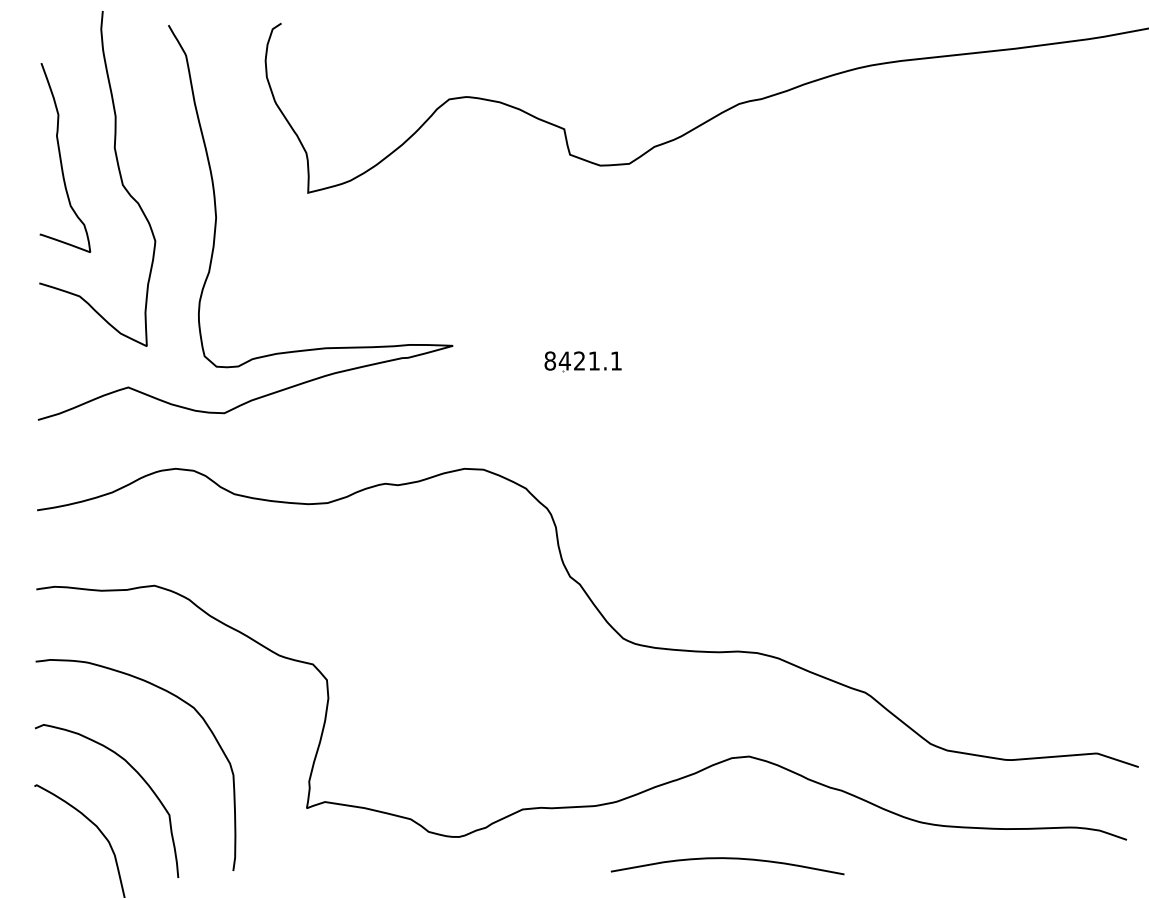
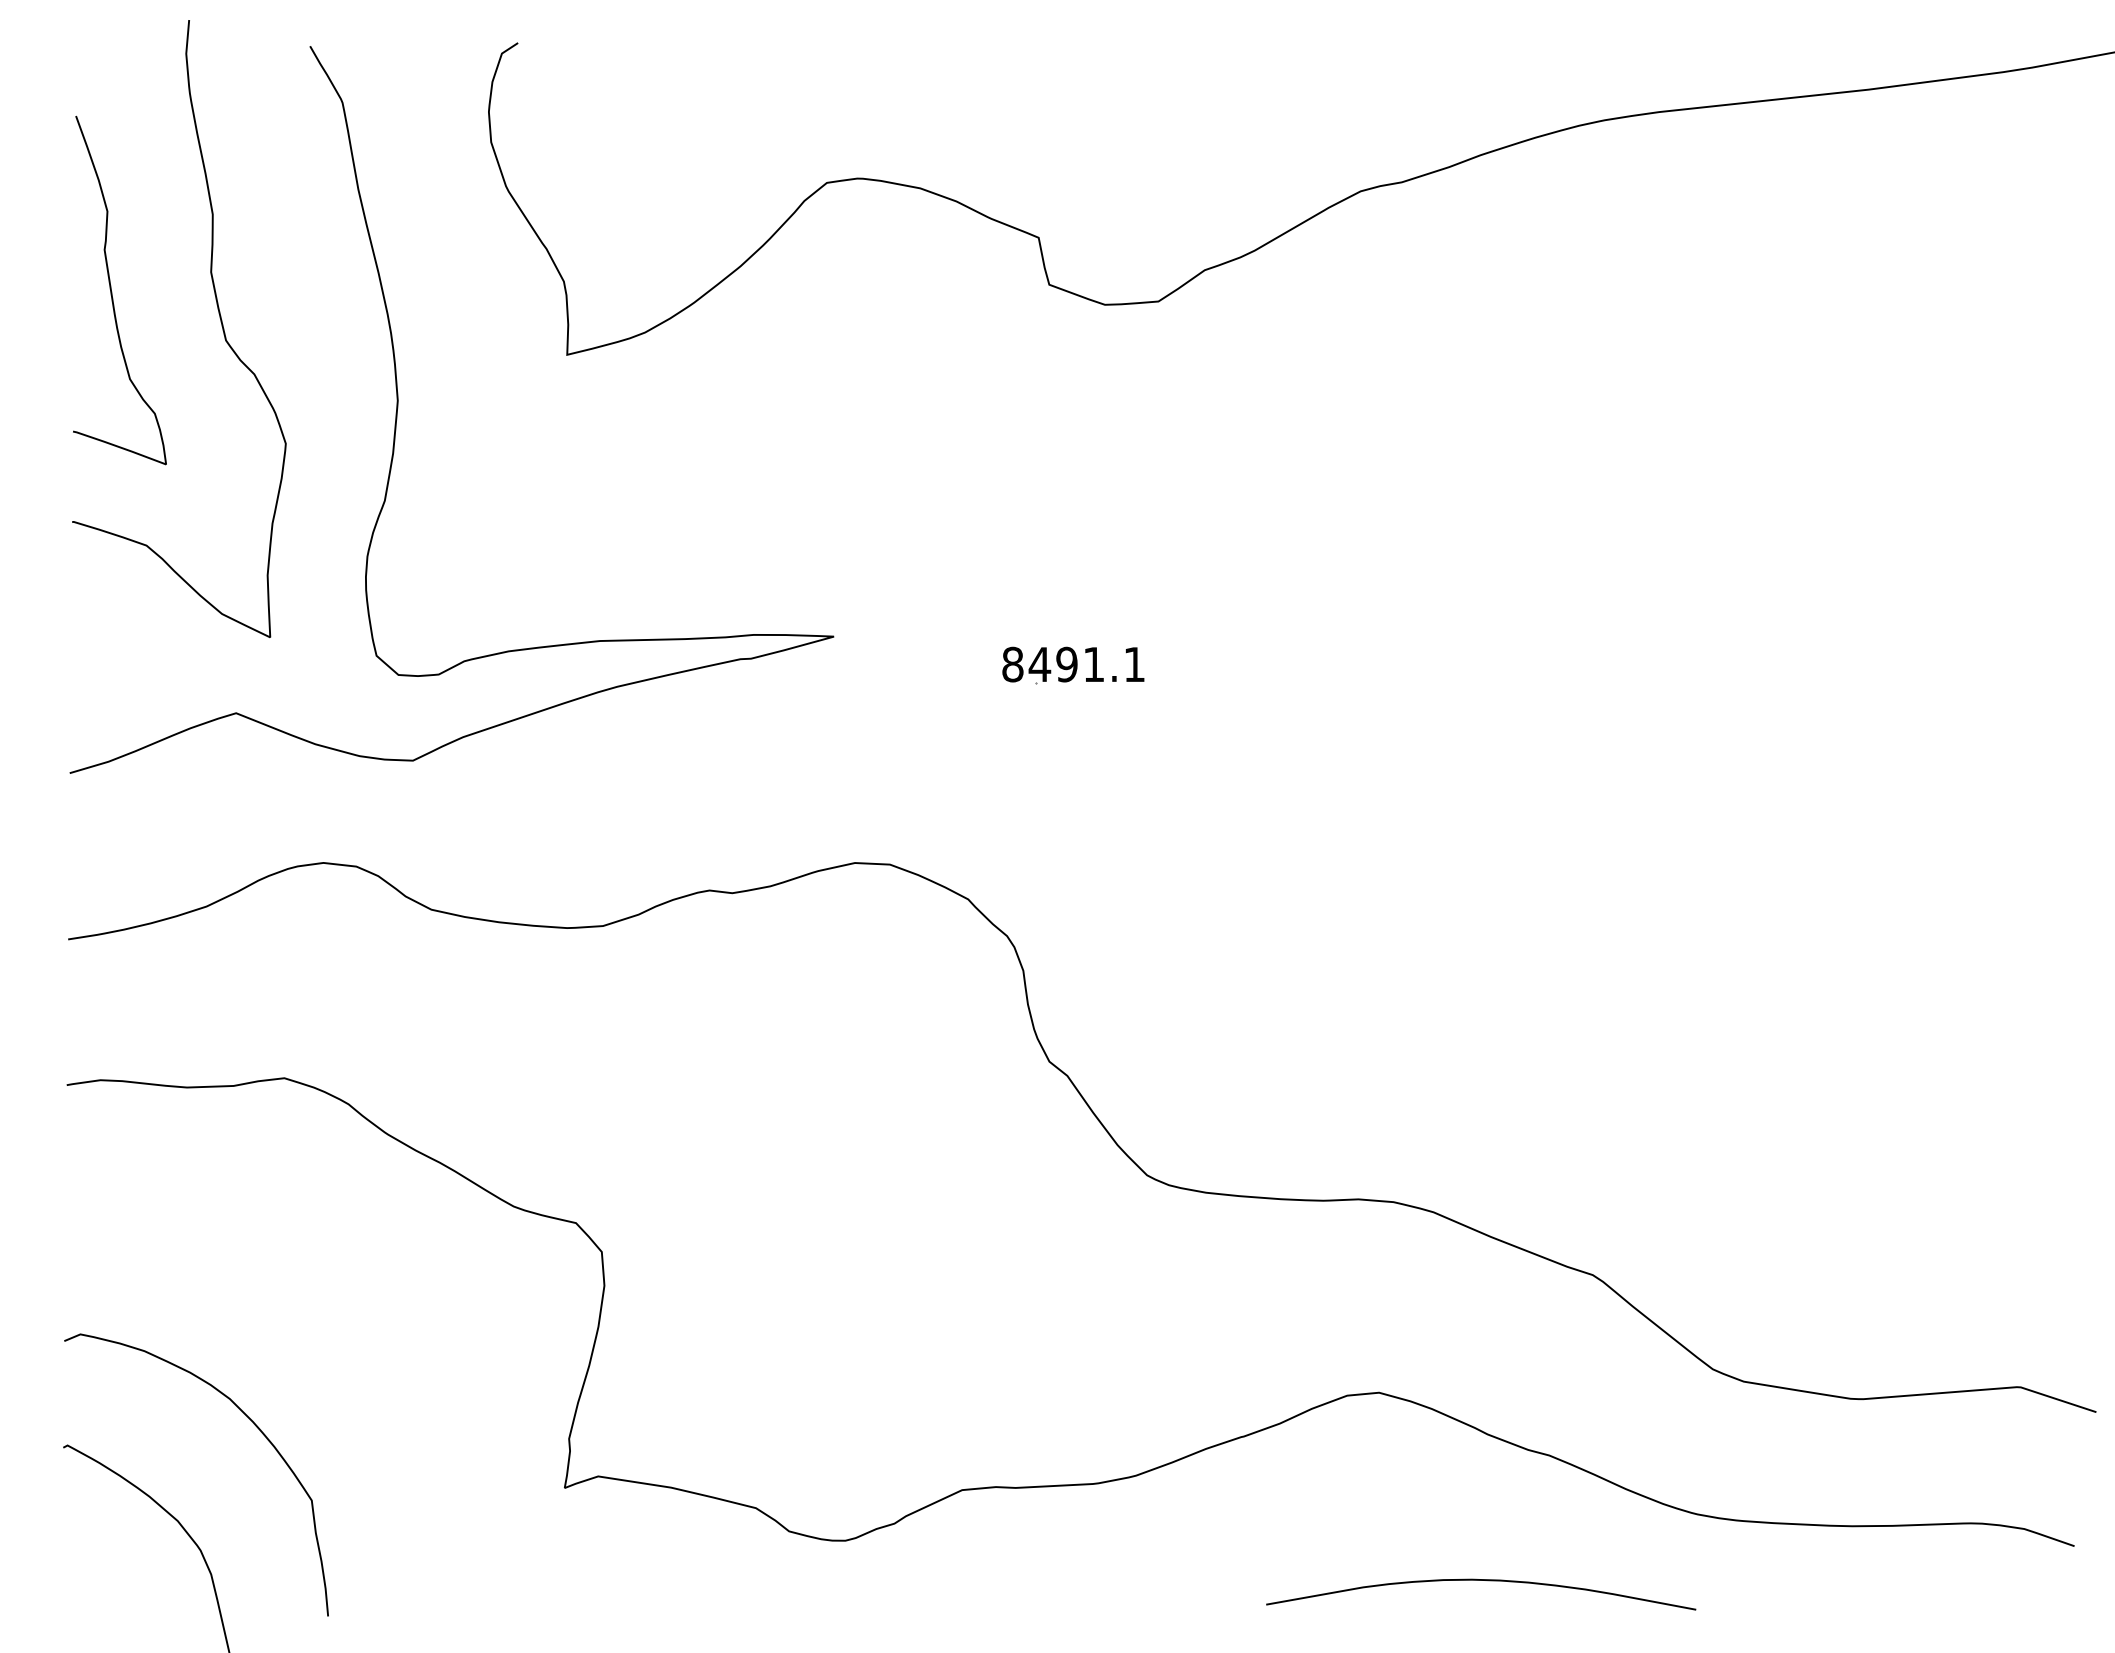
text: (579, 360) -> (1066, 663), 8421.1 -> 8491.1
curve: (177, 698) -> (326, 1285), removed
curve: (727, 859) -> (1480, 1582), moved

